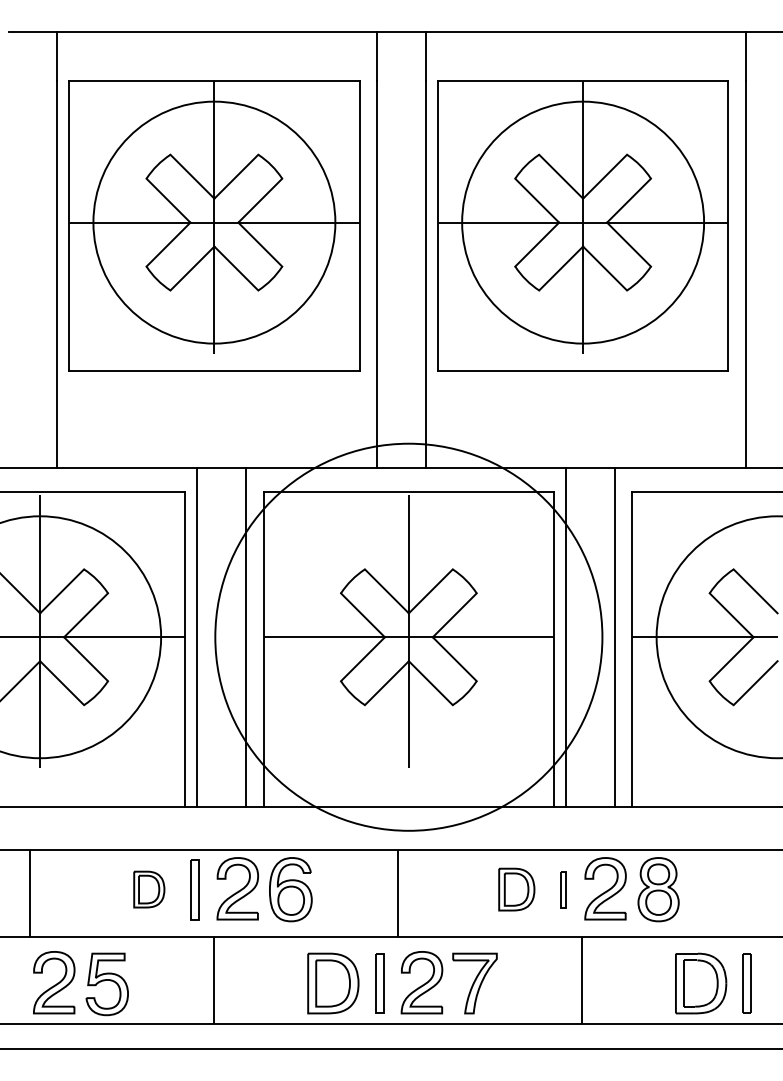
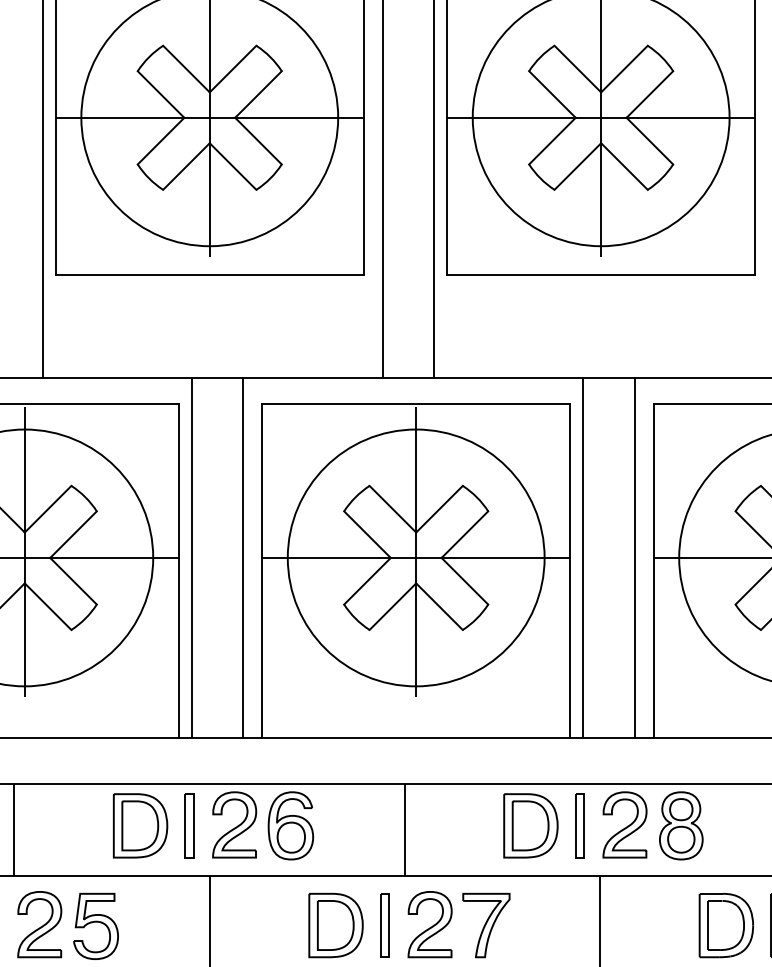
circle: (408, 637) -> (415, 558), size x0.62
part: (149, 889) -> (140, 825), size x1.67
part: (516, 889) -> (530, 825), size x1.43
part: (562, 889) -> (579, 825), size x1.67

